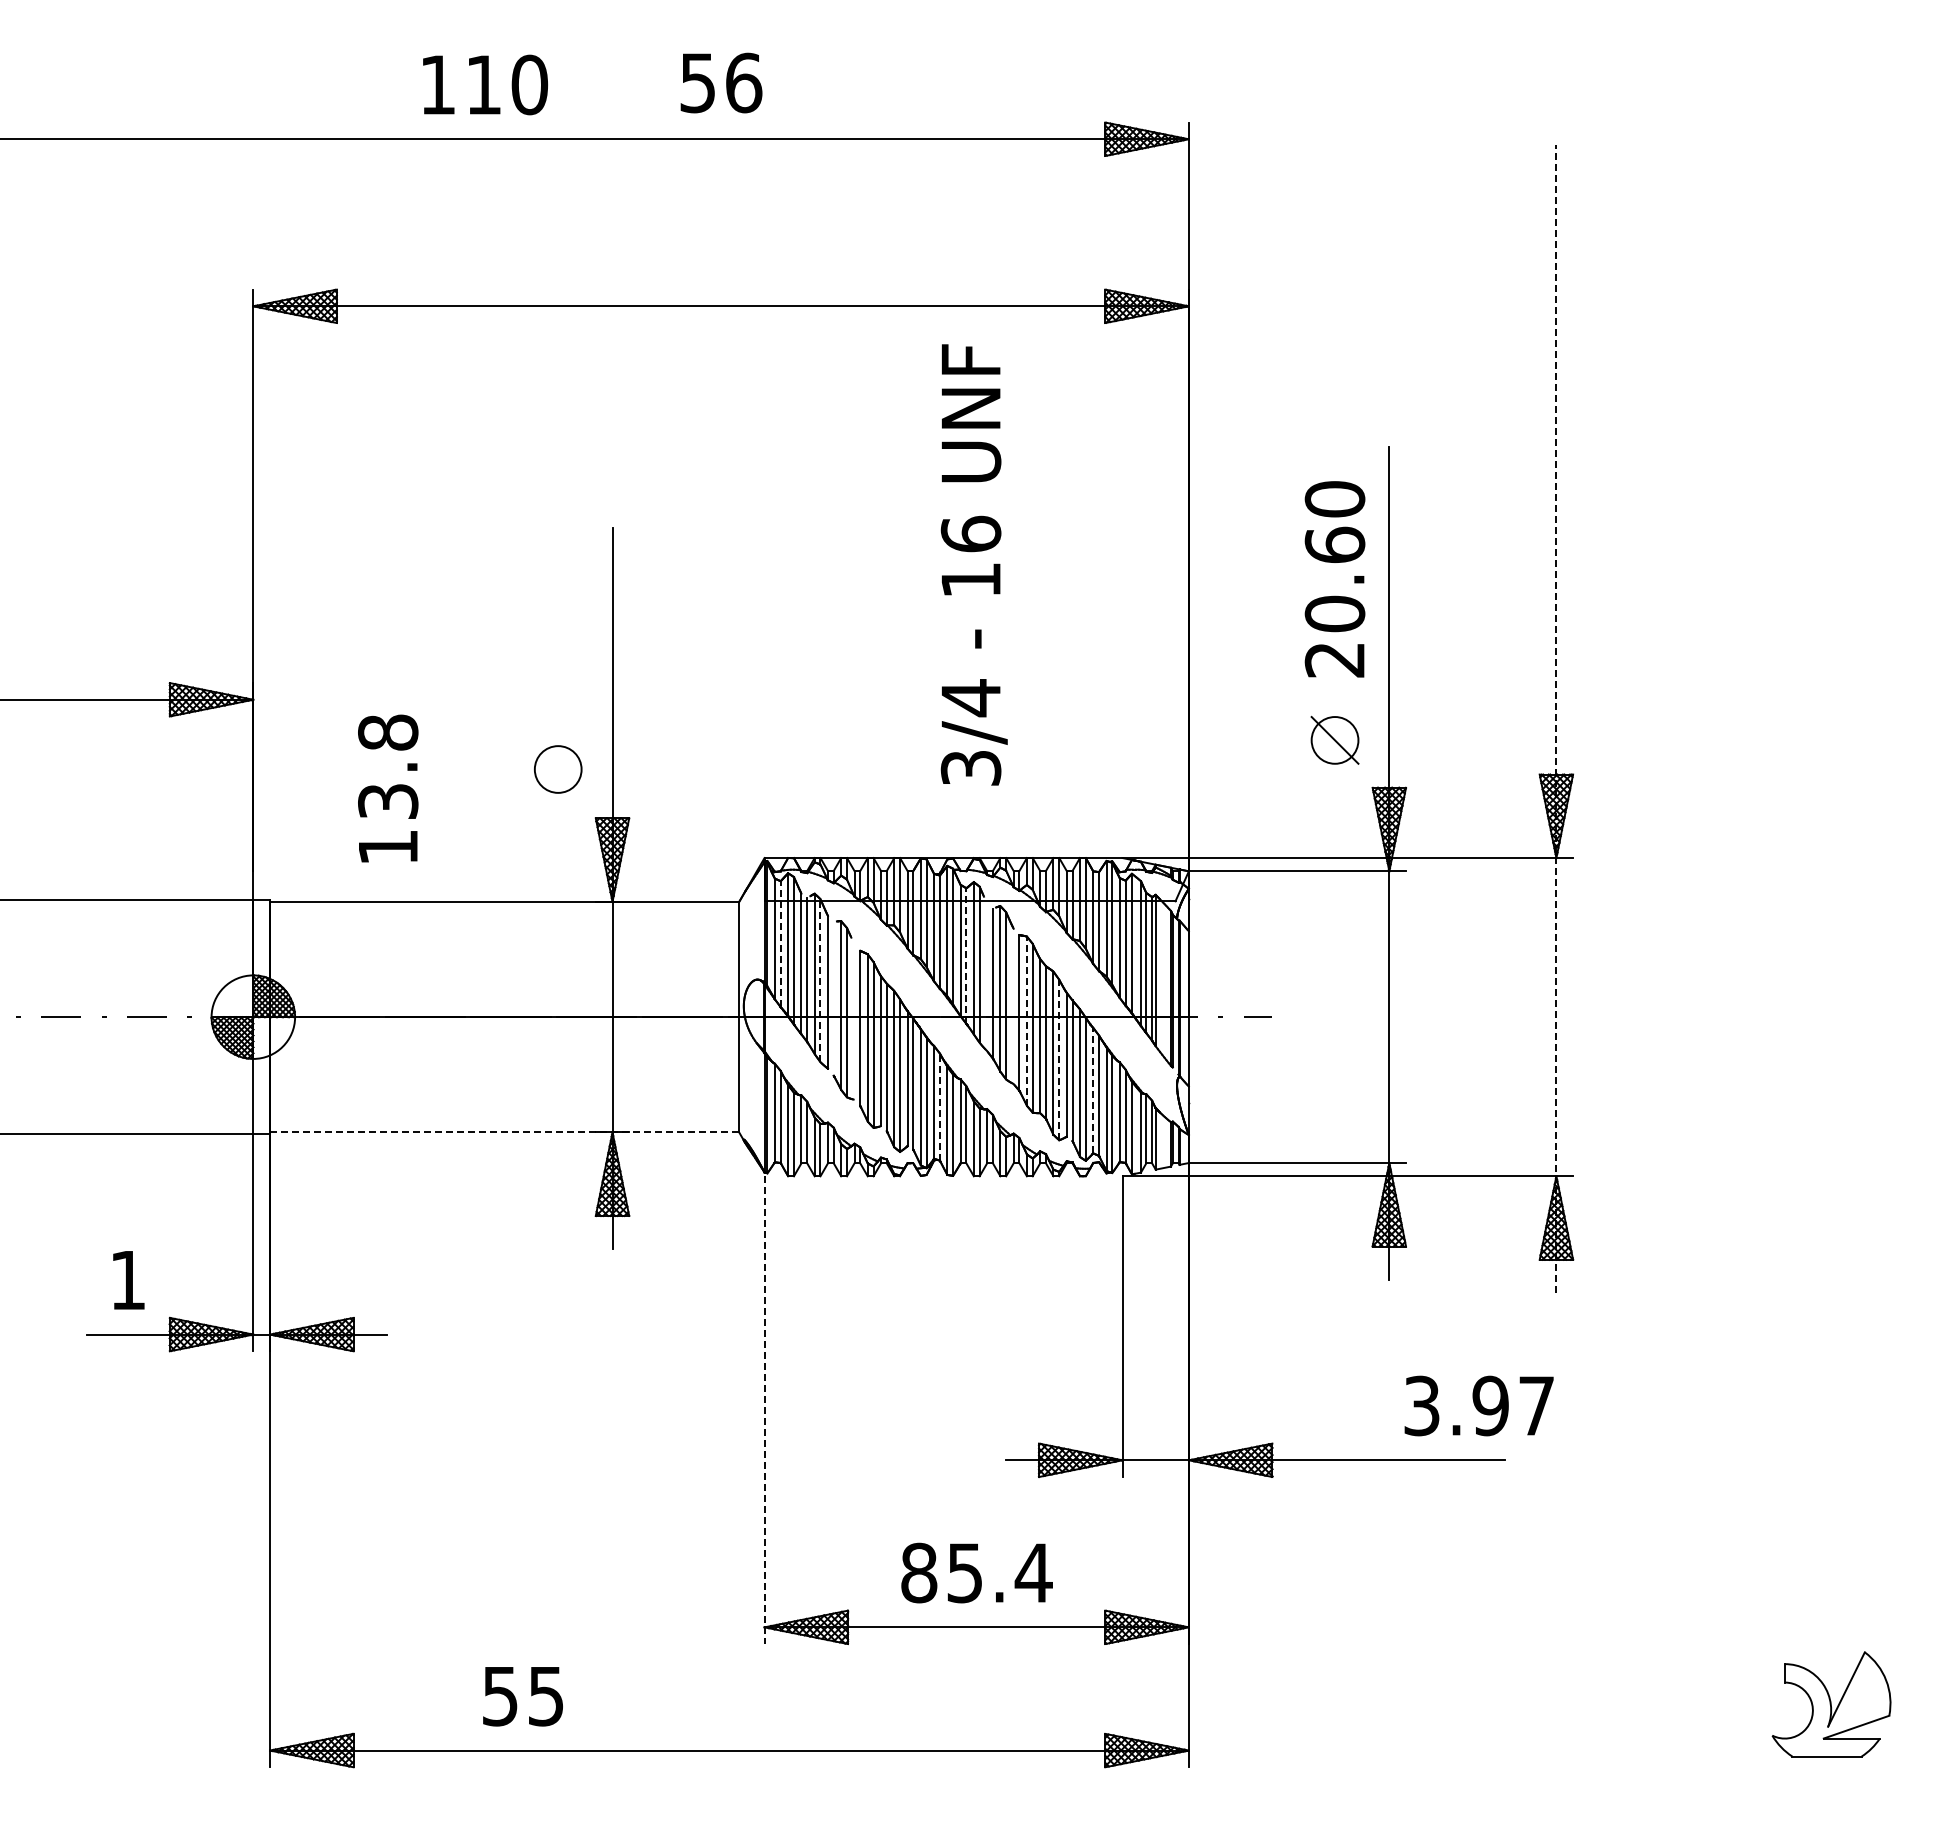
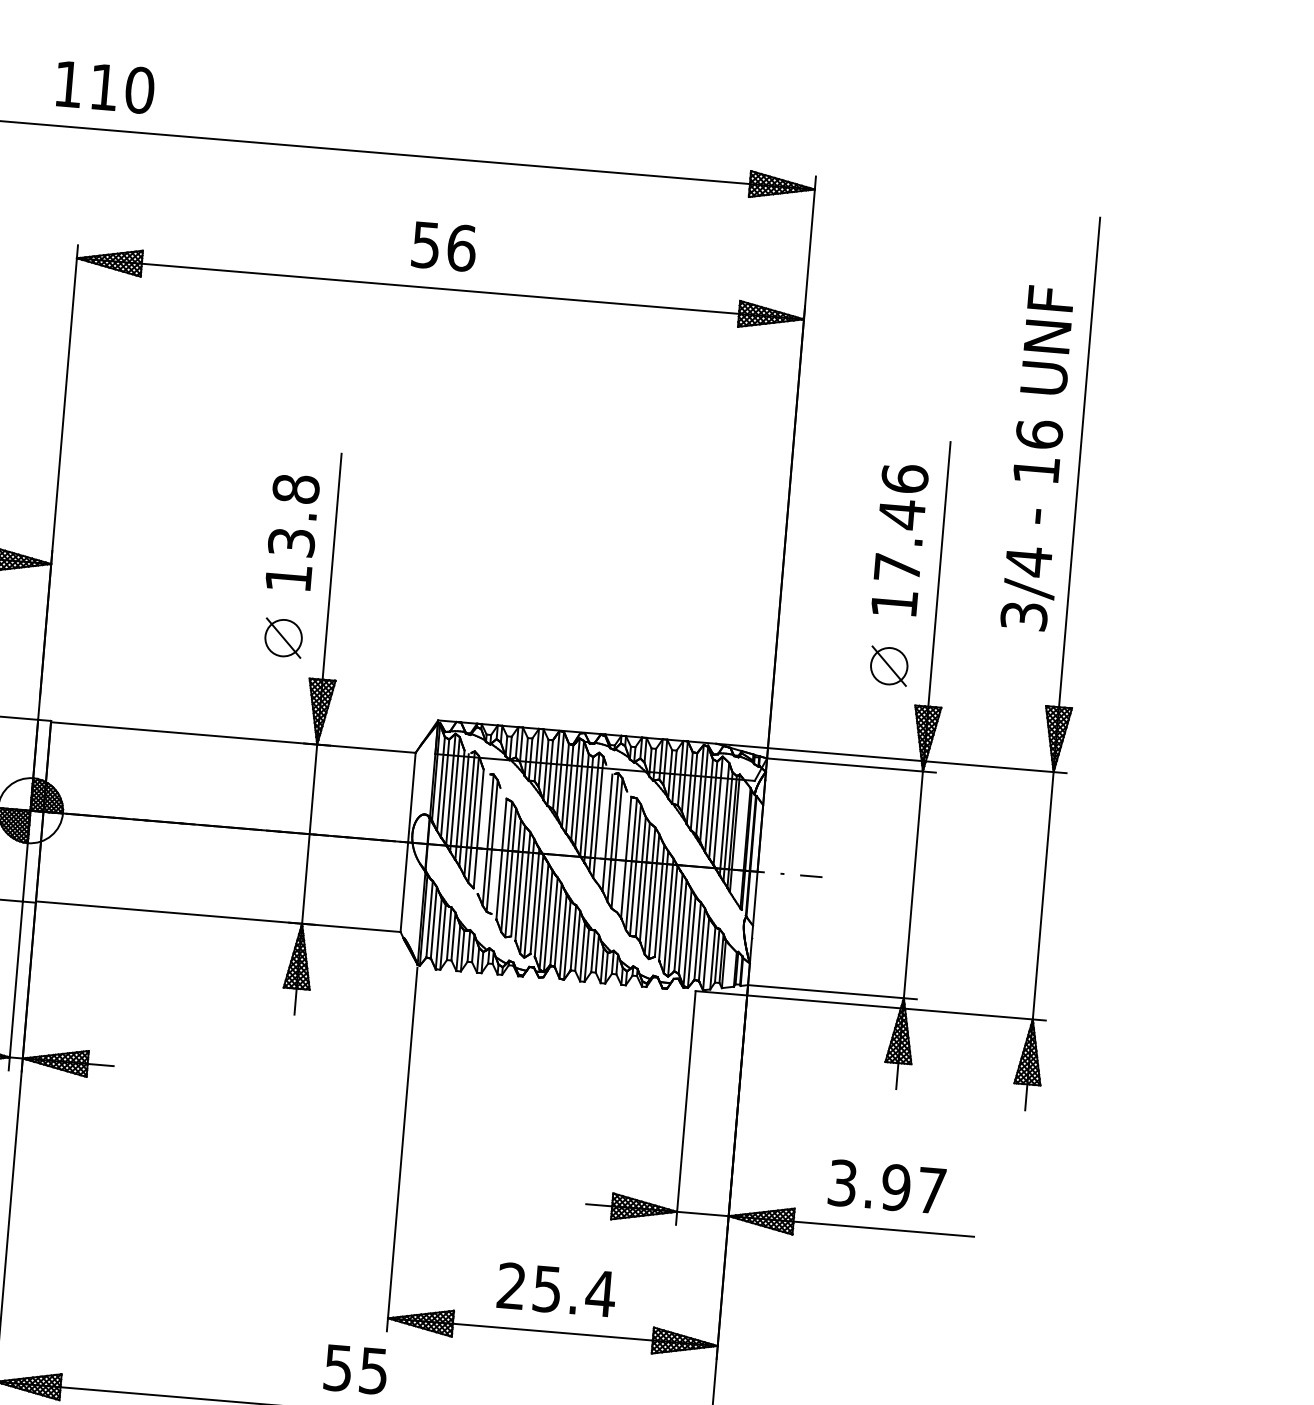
text: (721, 82) -> (444, 246), moved
text: (485, 84) -> (105, 87), moved
text: (973, 564) -> (1039, 458), moved
text: (1334, 578) -> (899, 540), 20.60 -> 17.46
line: (1556, 718) -> (1062, 663), dashed -> solid
line: (557, 769) -> (283, 638), added
text: (388, 788) -> (292, 532), moved
line: (780, 944) -> (444, 788), dashed -> solid
line: (966, 956) -> (588, 810), dashed -> solid
line: (820, 980) -> (473, 819), dashed -> solid
line: (1026, 1021) -> (631, 864), dashed -> solid
line: (1059, 1059) -> (654, 896), dashed -> solid
line: (1093, 1090) -> (678, 922), dashed -> solid
line: (939, 1107) -> (557, 925), dashed -> solid
line: (504, 1132) -> (218, 916), dashed -> solid
text: (1478, 1405) -> (886, 1186), moved
line: (764, 1410) -> (402, 1149), dashed -> solid
text: (919, 1572) -> (511, 1285), 85.4 -> 25.4
text: (522, 1696) -> (355, 1369), moved

